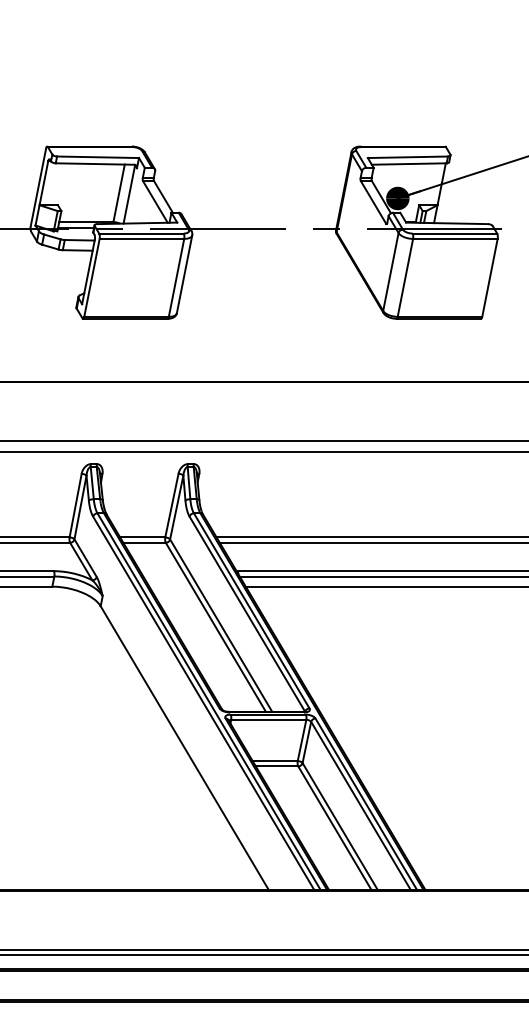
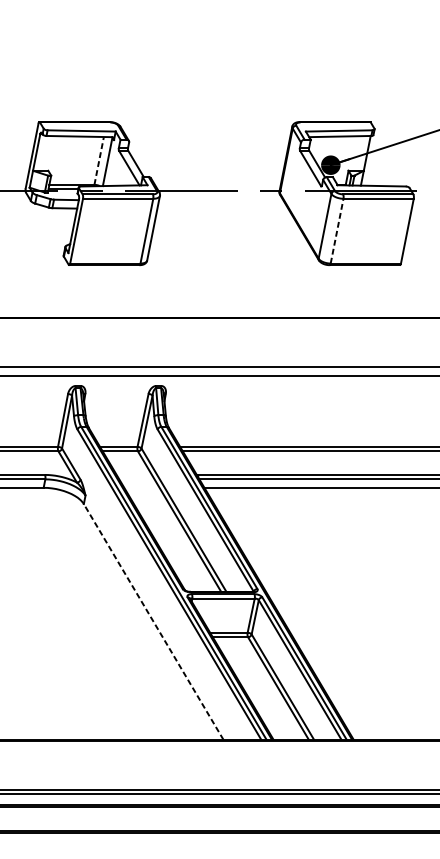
line: (119, 192) -> (99, 160), solid -> dashed
line: (405, 277) -> (337, 230), solid -> dashed
line: (184, 748) -> (153, 622), solid -> dashed

